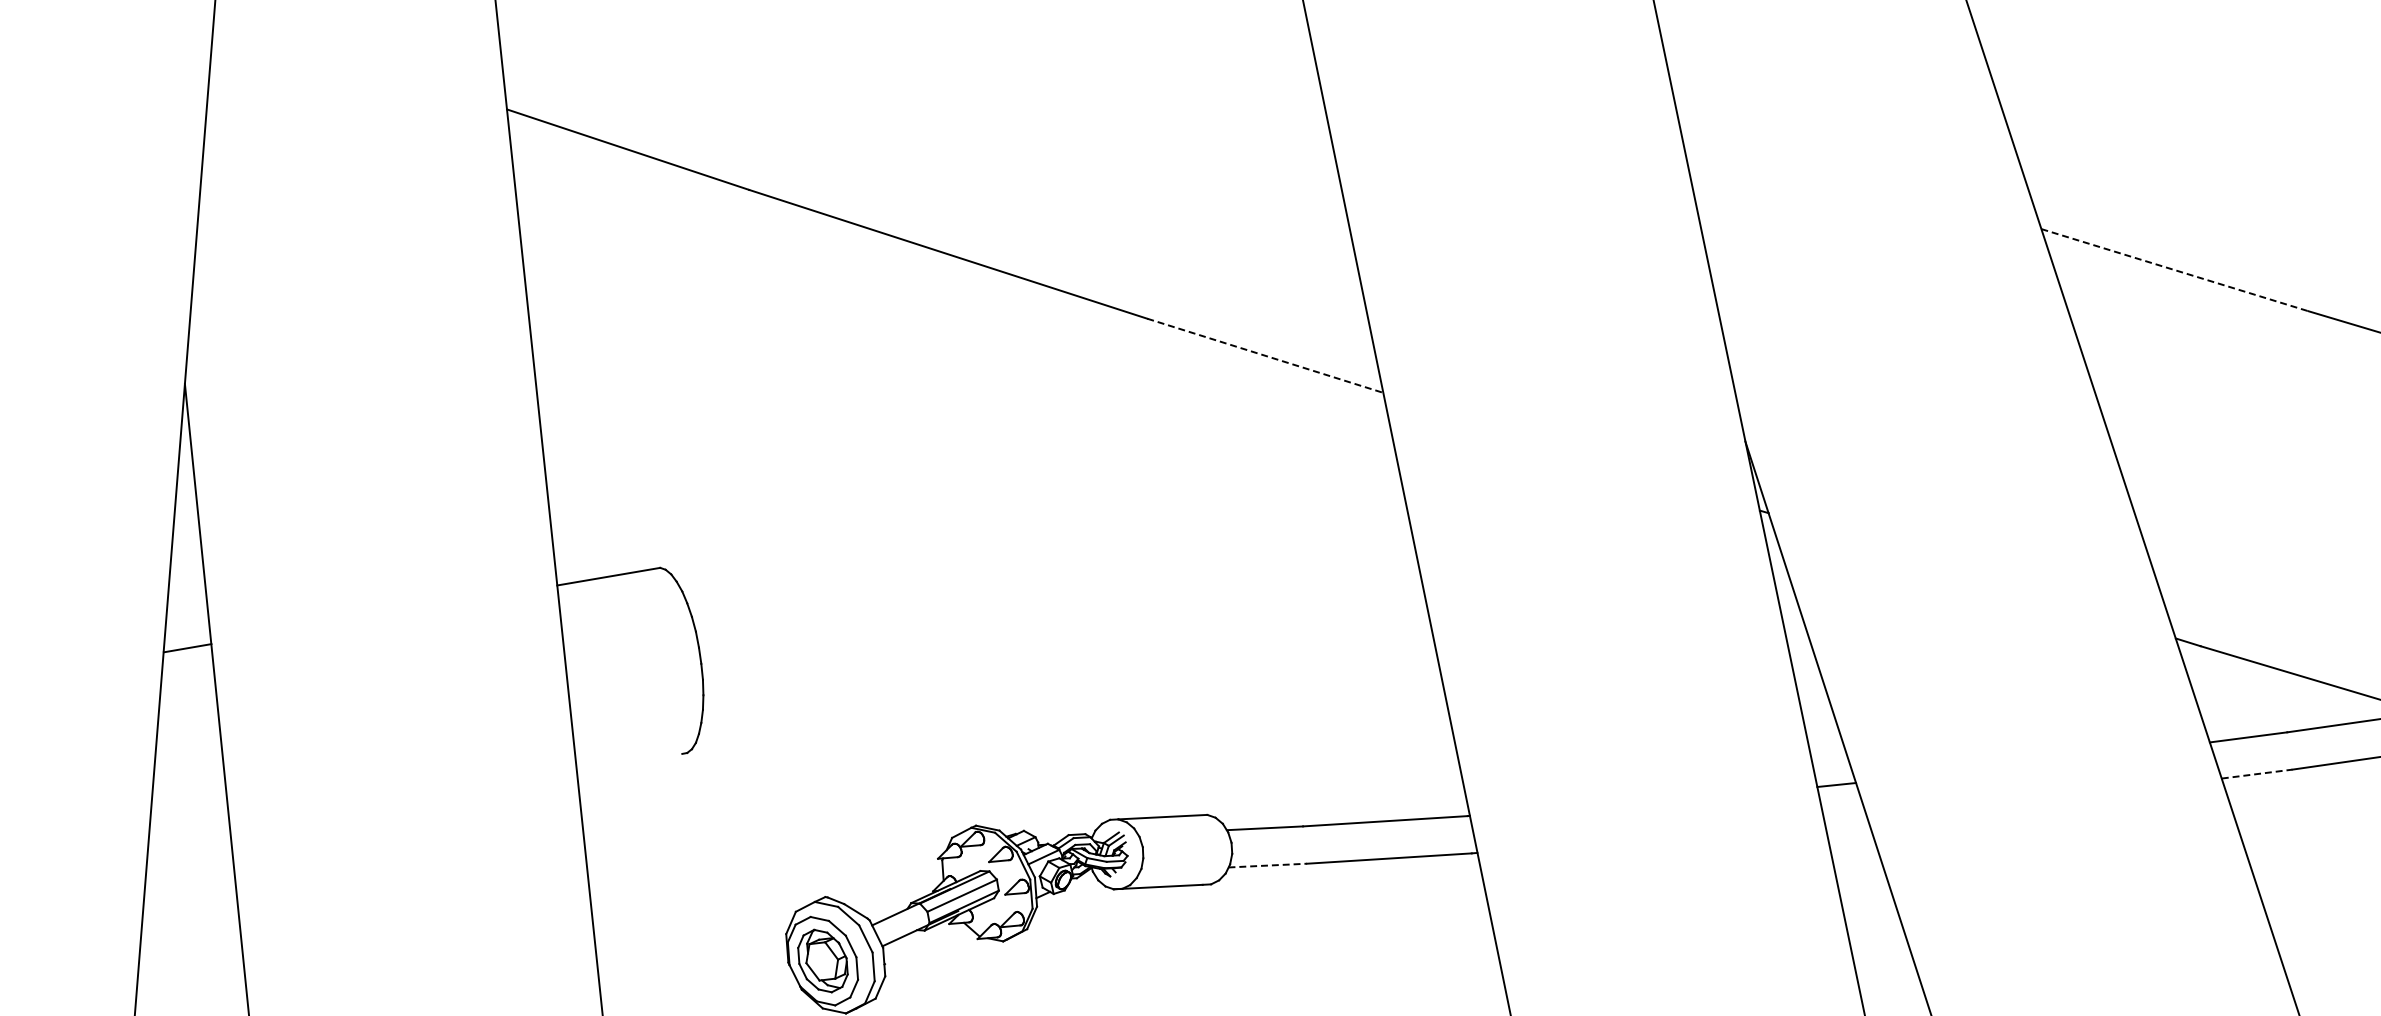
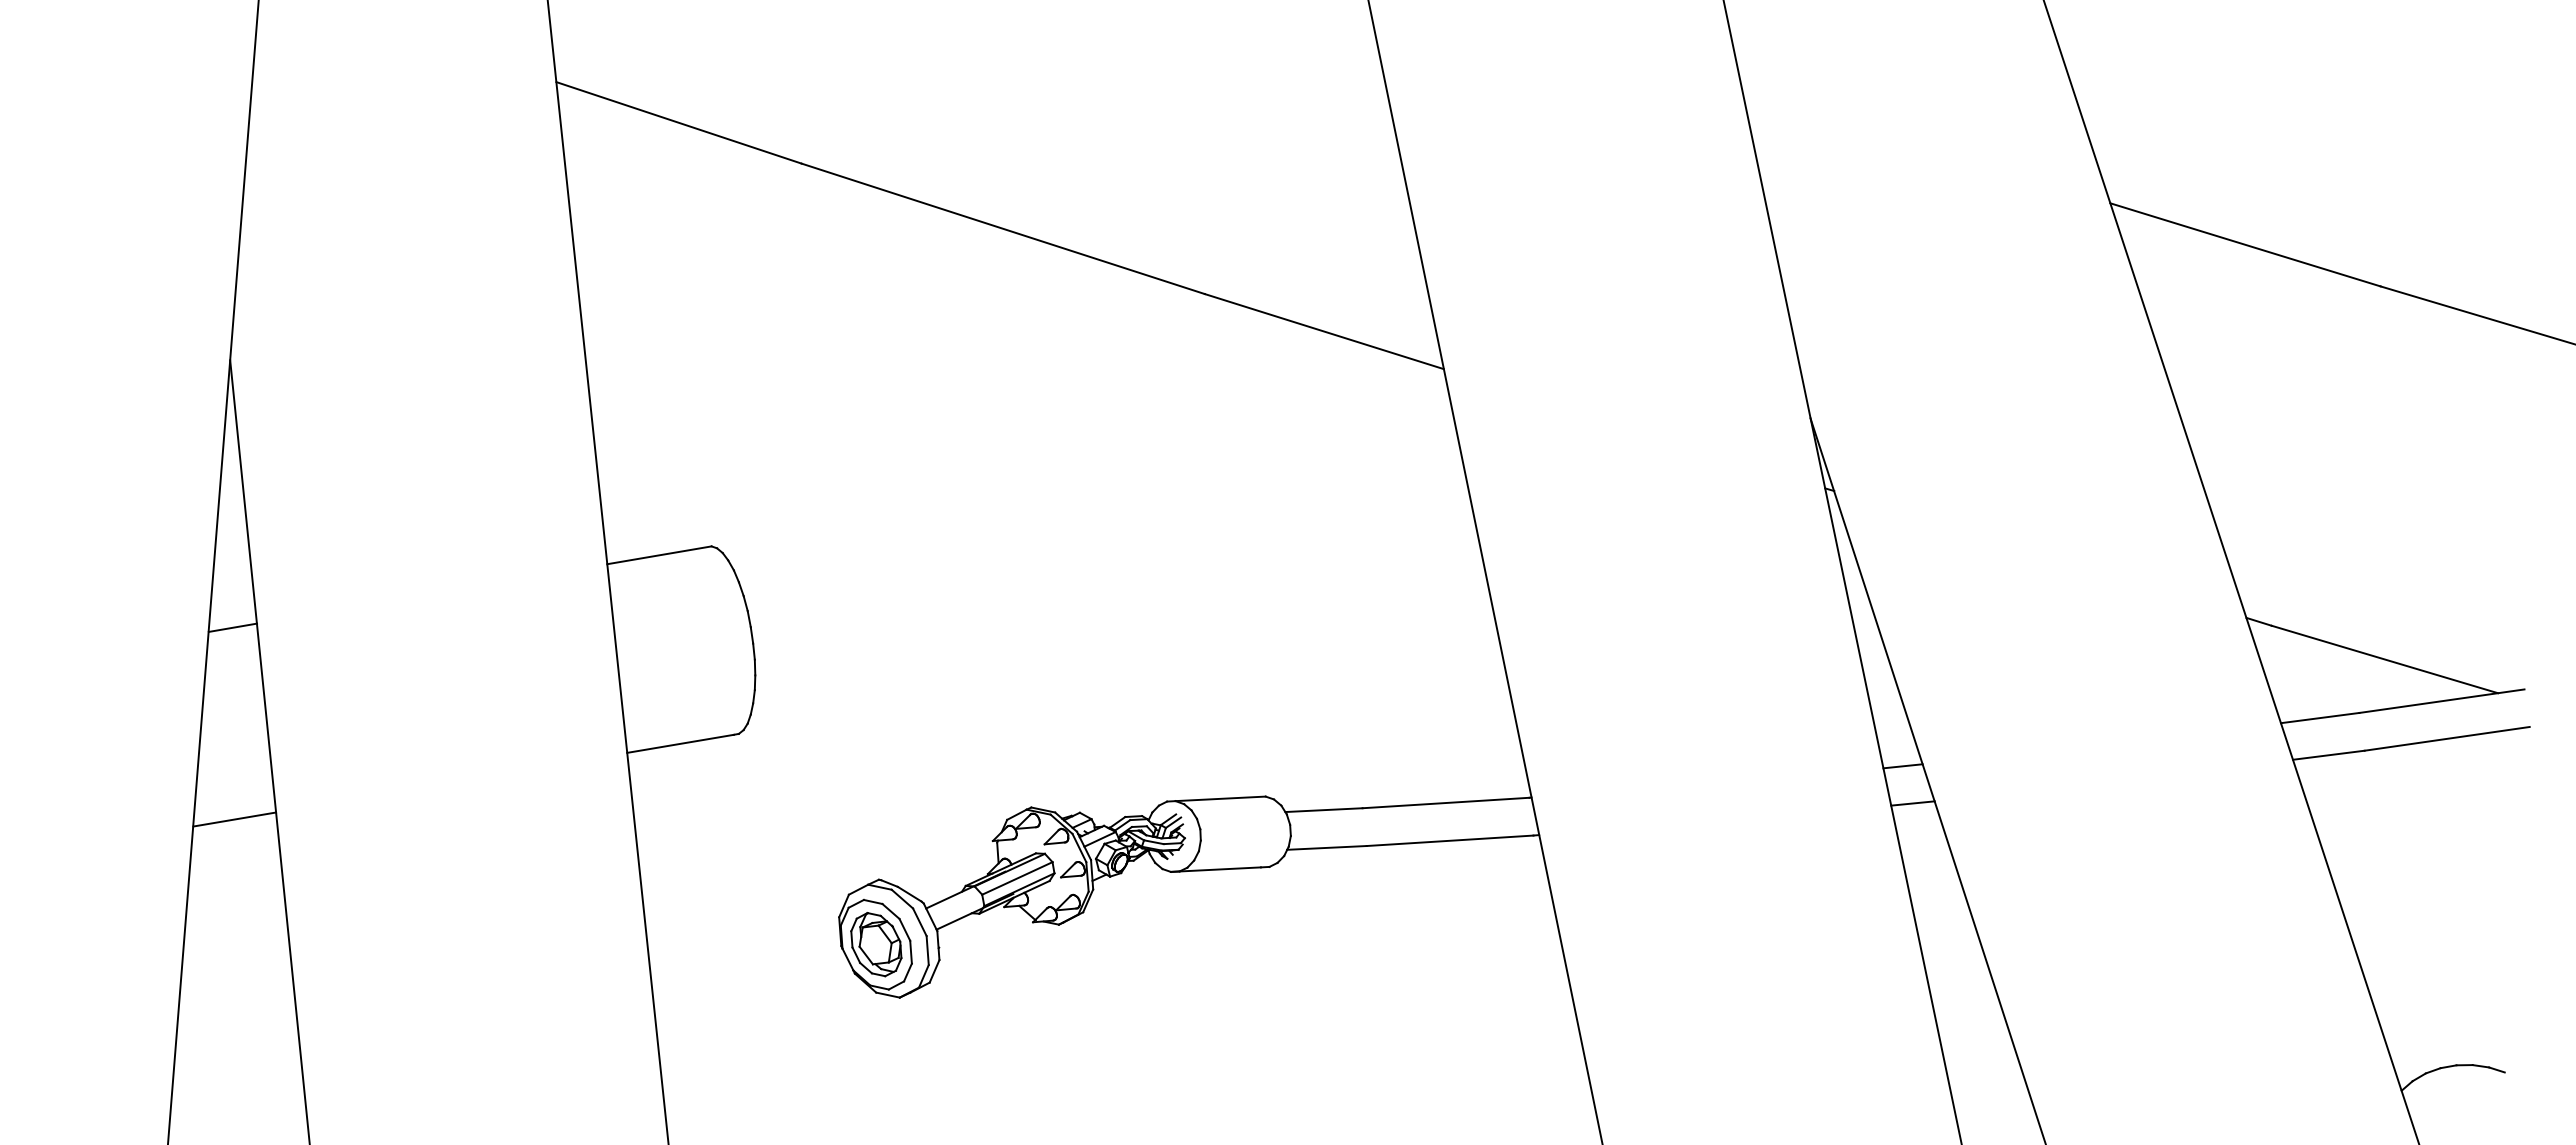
line: (2175, 270) -> (2246, 245), dashed -> solid
line: (1265, 355) -> (1324, 331), dashed -> solid
line: (629, 762) -> (680, 743), added
line: (2257, 774) -> (2329, 755), dashed -> solid
line: (1846, 821) -> (1912, 803), added
line: (189, 837) -> (234, 819), added
line: (1267, 865) -> (1326, 847), dashed -> solid

